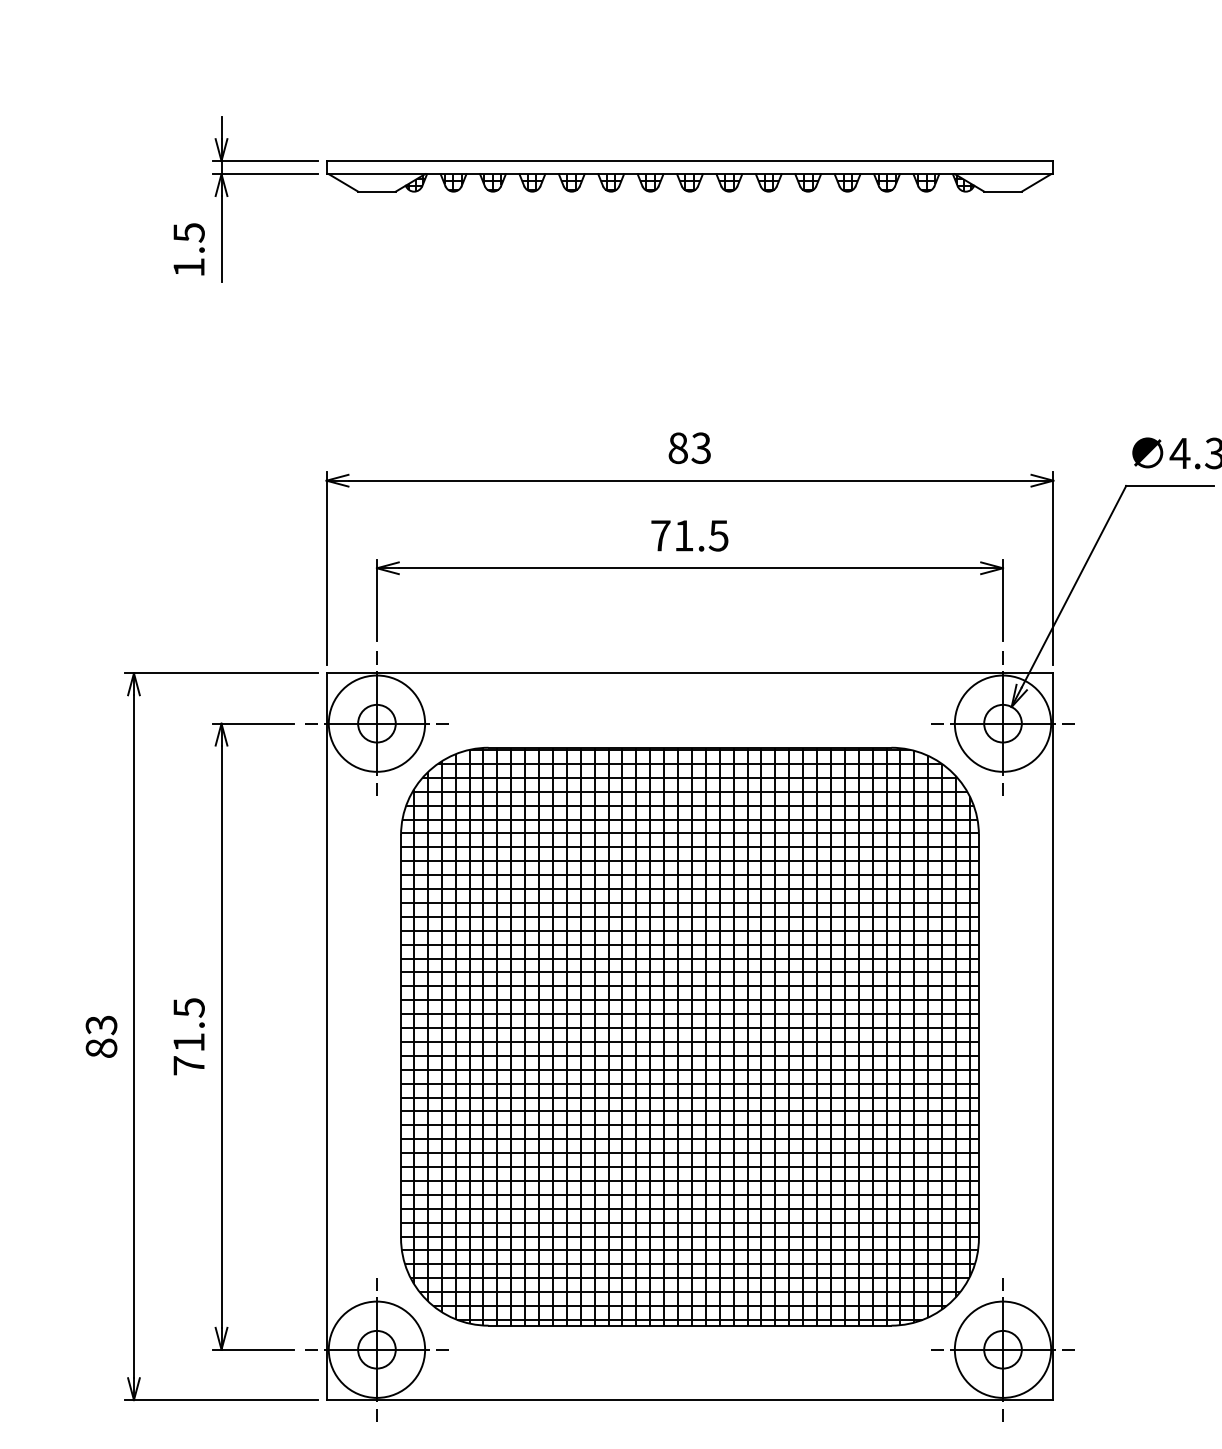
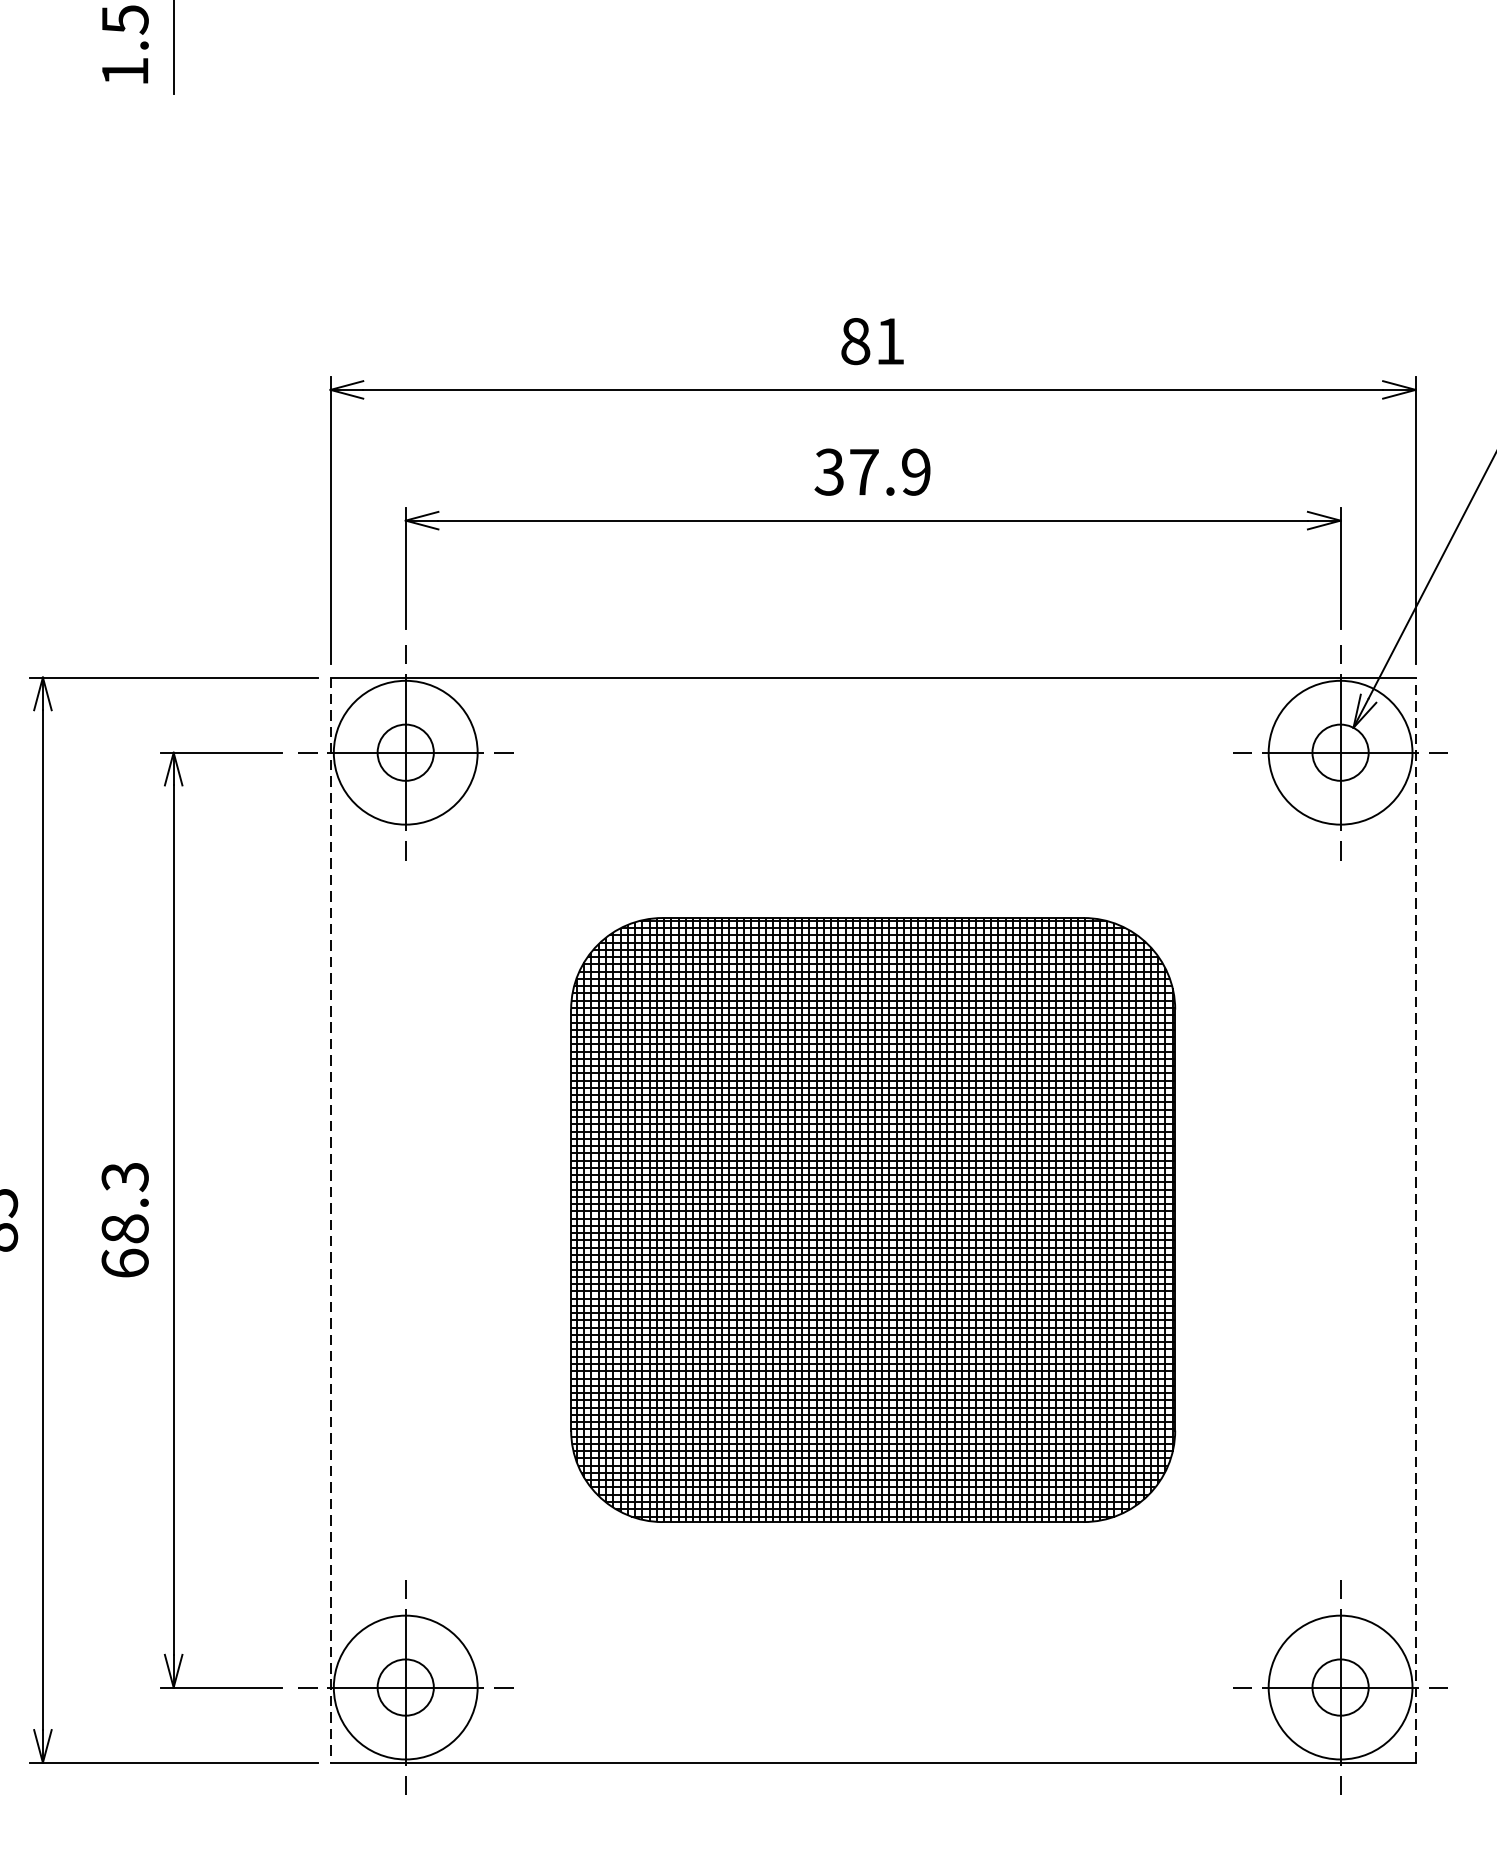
text: (700, 448) -> (888, 341), 83 -> 81
text: (689, 535) -> (872, 471), 71.5 -> 37.9
text: (188, 1036) -> (124, 1219), 71.5 -> 68.3
part: (689, 1036) -> (872, 1219), size x0.7
line: (1053, 1036) -> (1415, 1219), solid -> dashed
line: (326, 1037) -> (330, 1221), solid -> dashed

